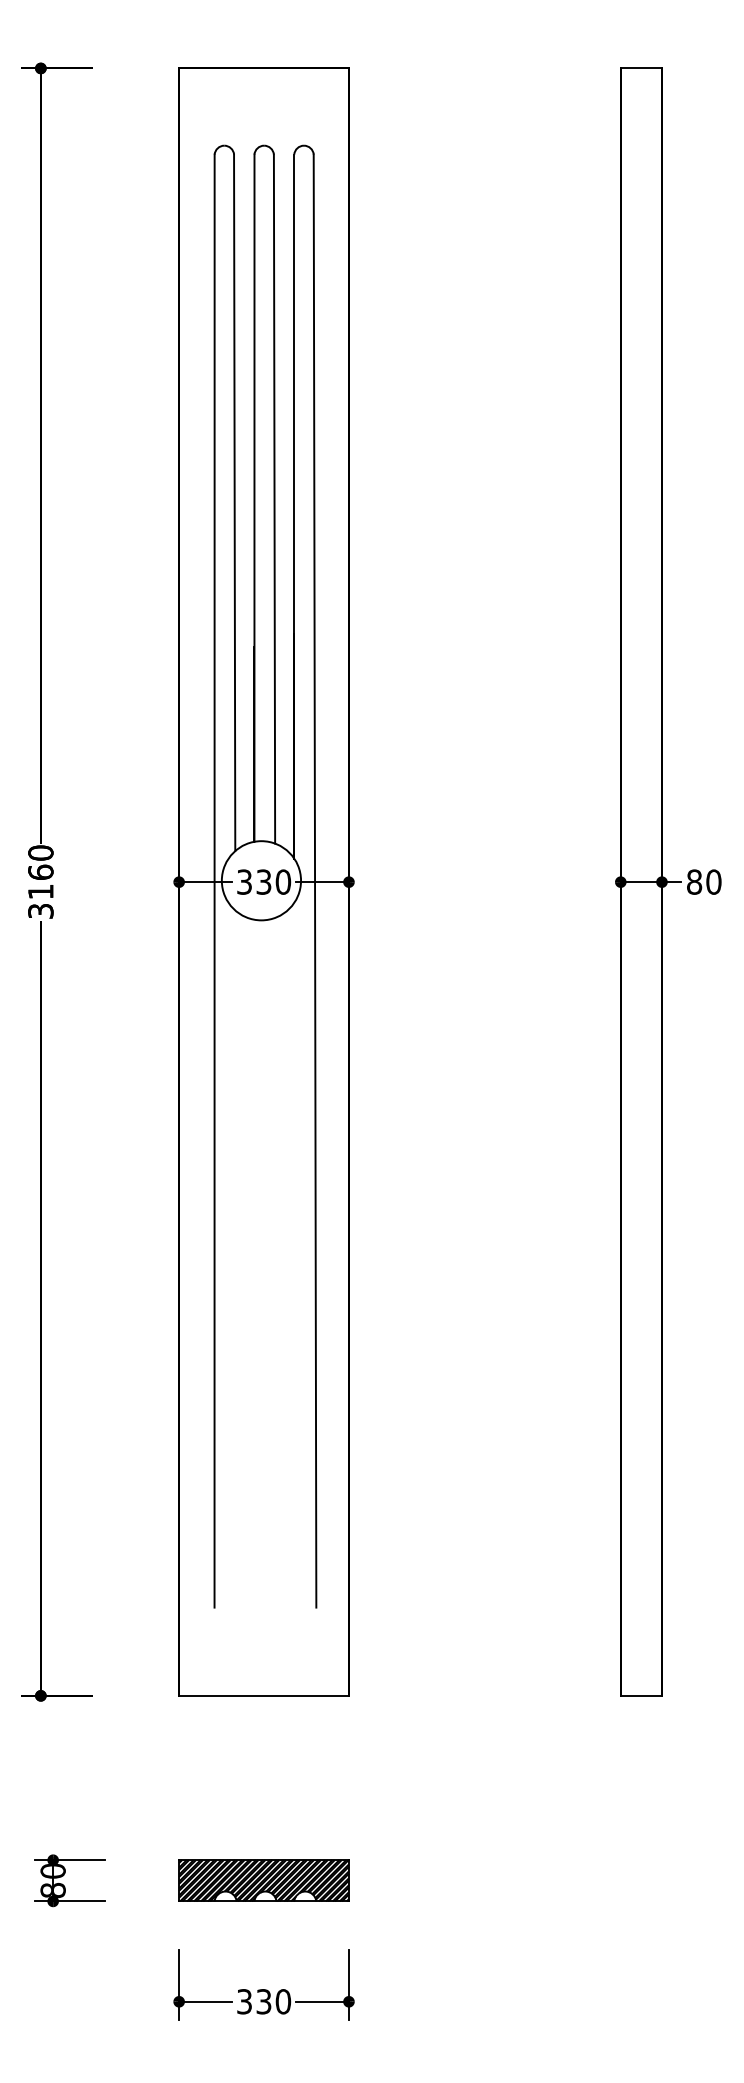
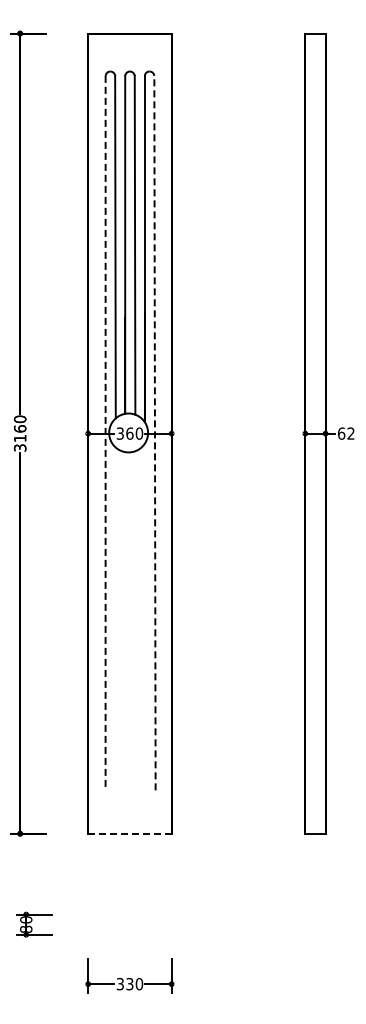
line: (314, 879) -> (154, 432), solid -> dashed
line: (214, 881) -> (105, 433), solid -> dashed
text: (263, 881) -> (129, 433), 330 -> 360
text: (702, 881) -> (345, 433), 80 -> 62
line: (263, 1695) -> (129, 833), solid -> dashed
part: (263, 1880) -> (129, 924), removed

